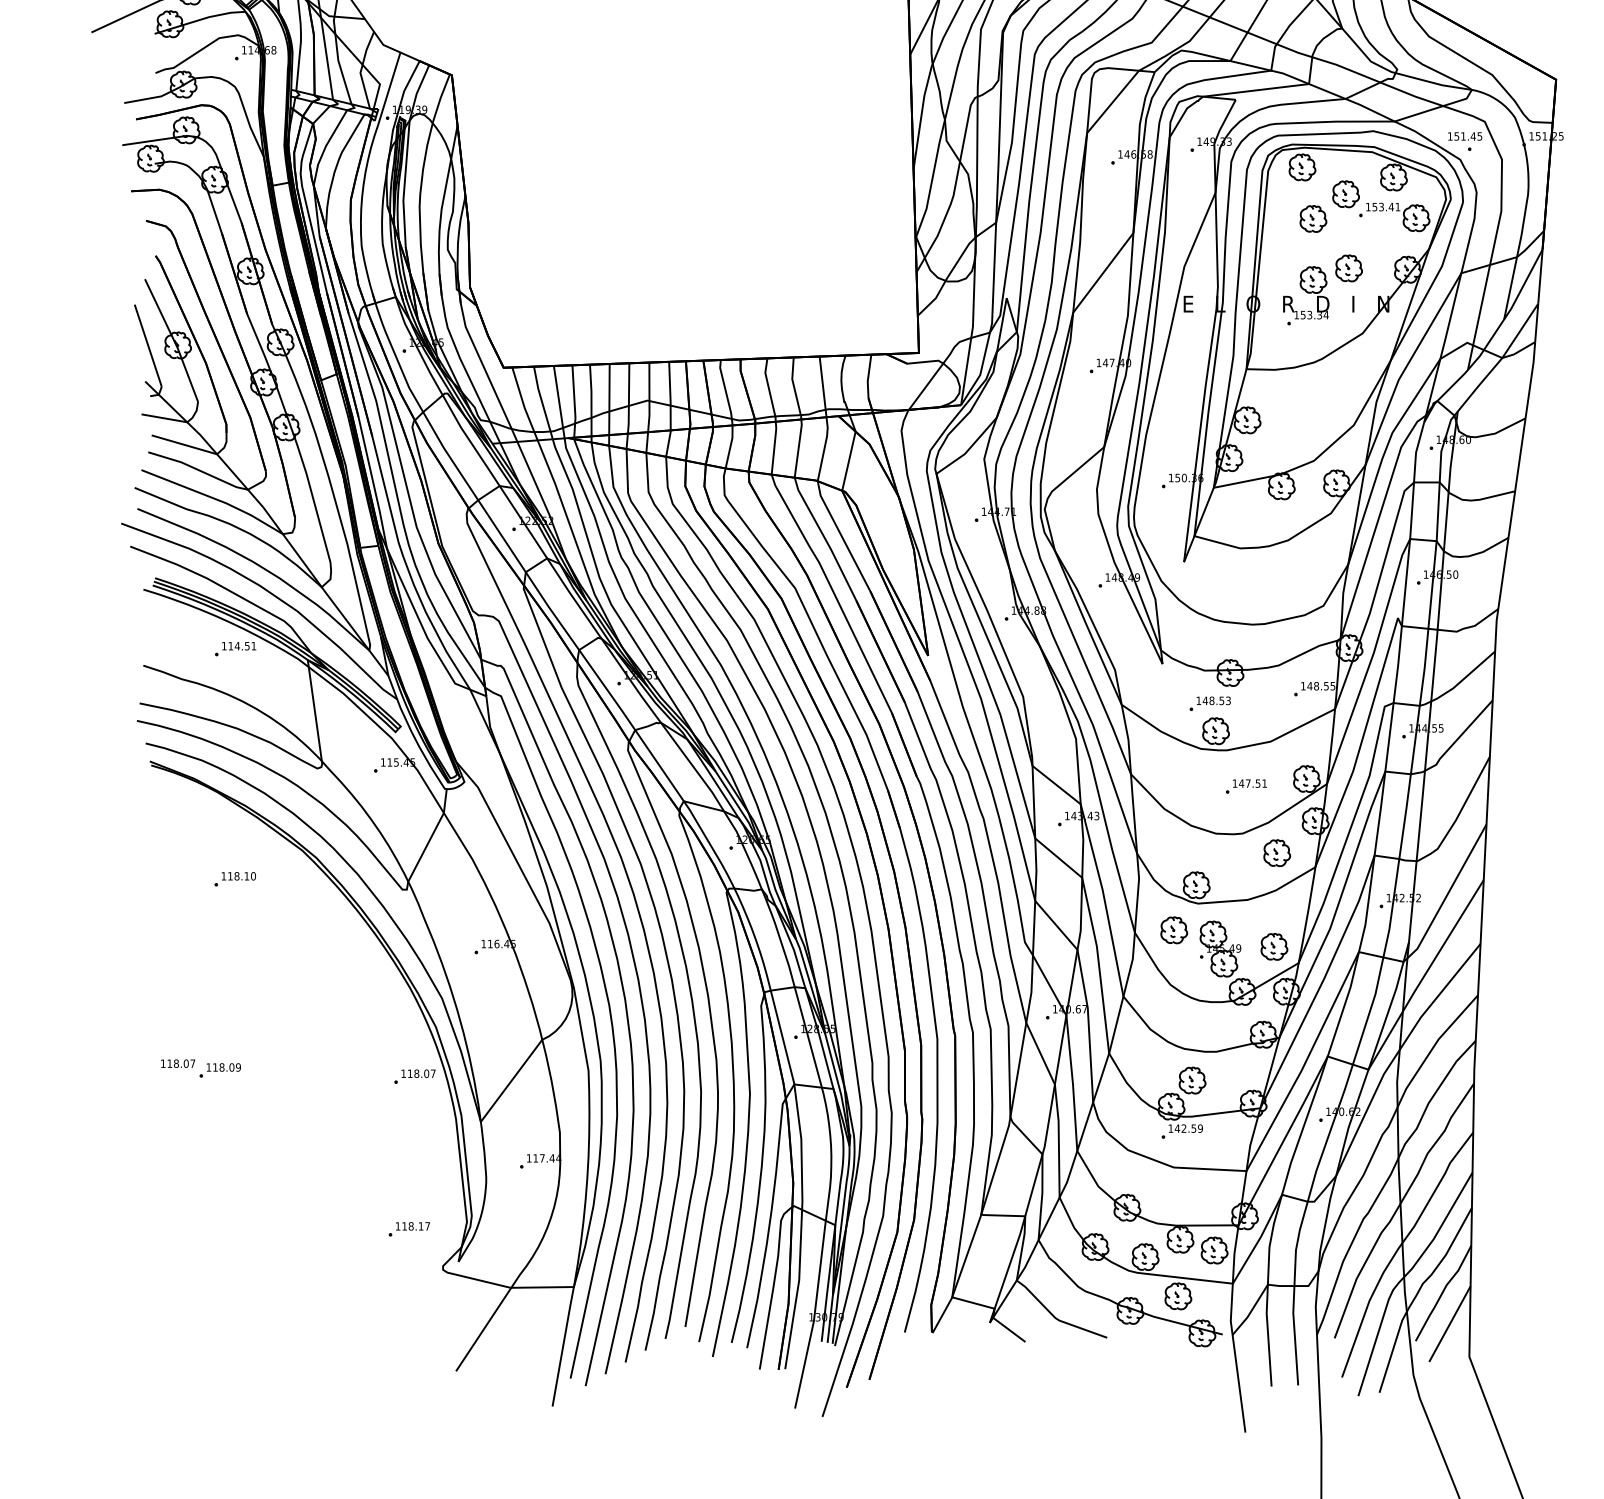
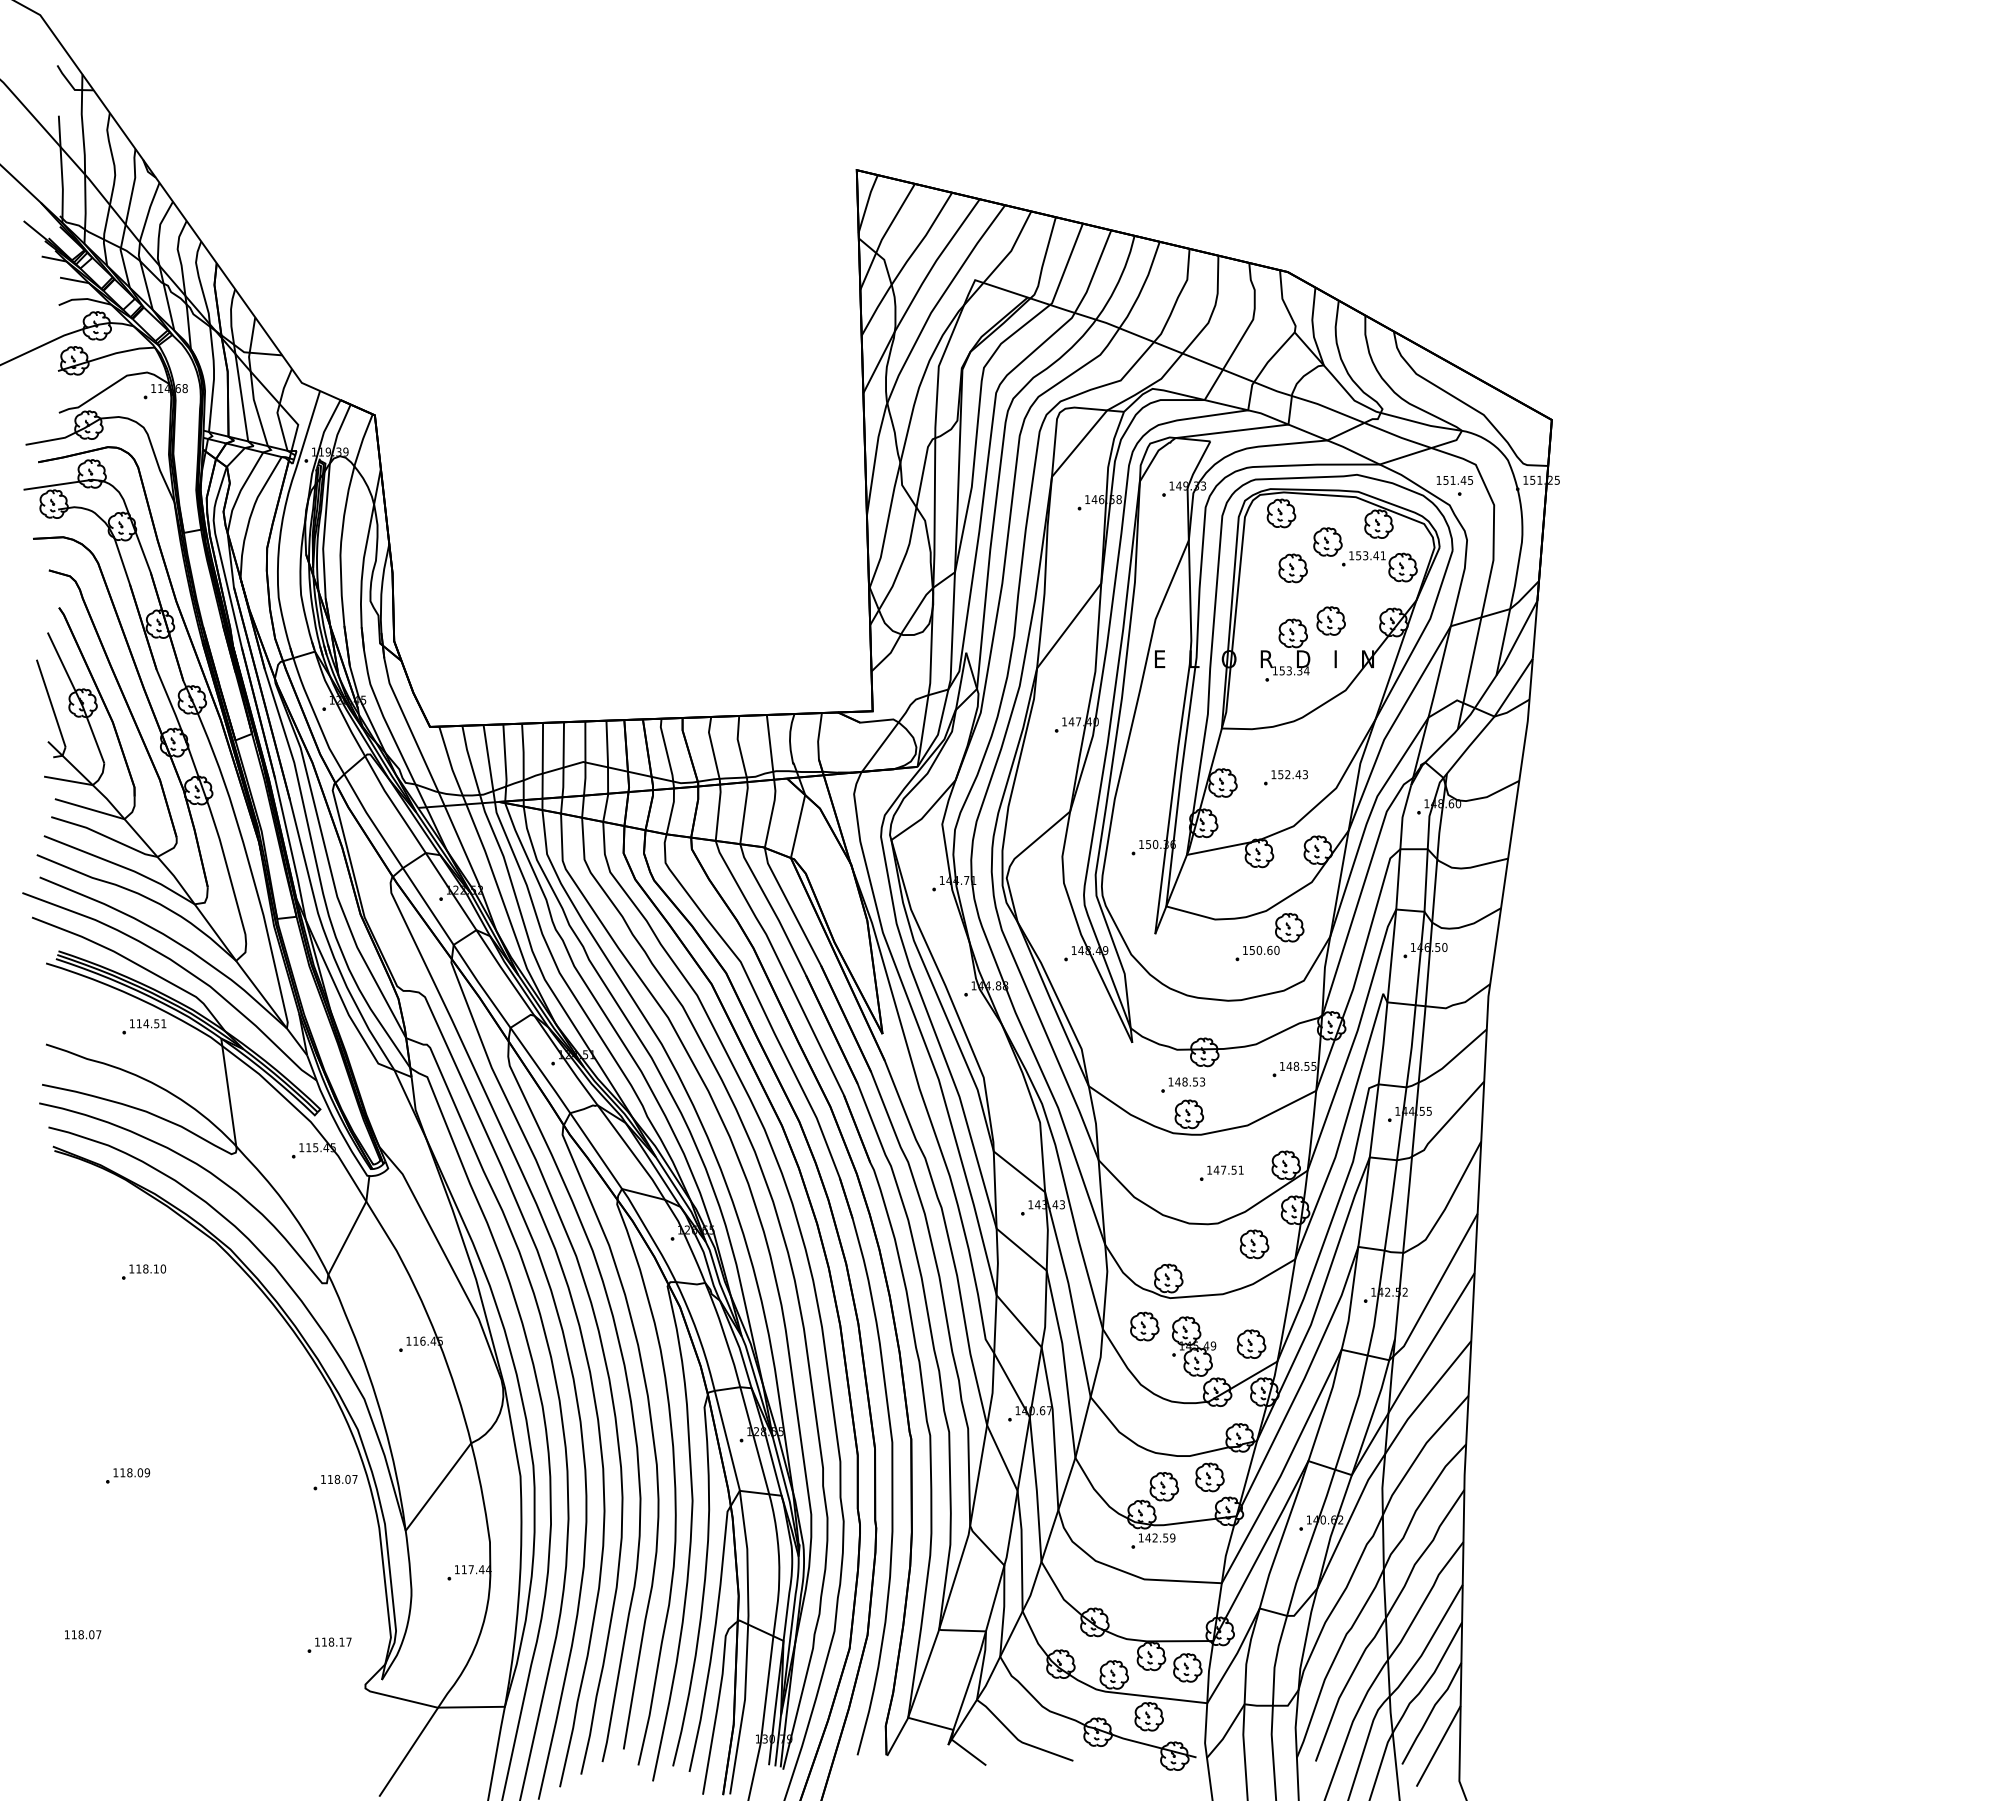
part: (1306, 415) -> (1285, 777), added
part: (1296, 563) -> (1275, 935), added
text: (178, 1063) -> (83, 1634), moved
part: (1234, 1071) -> (1209, 1477), added

